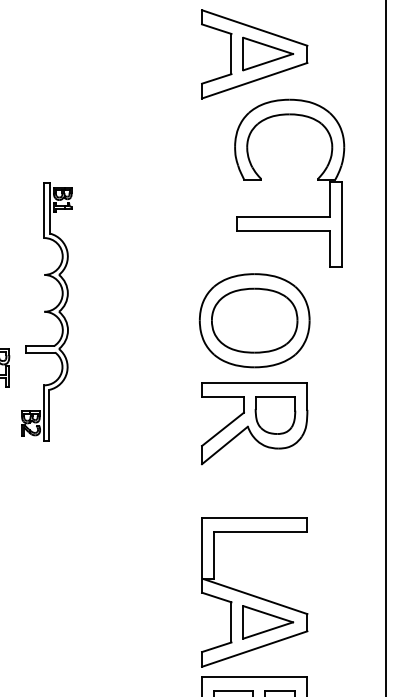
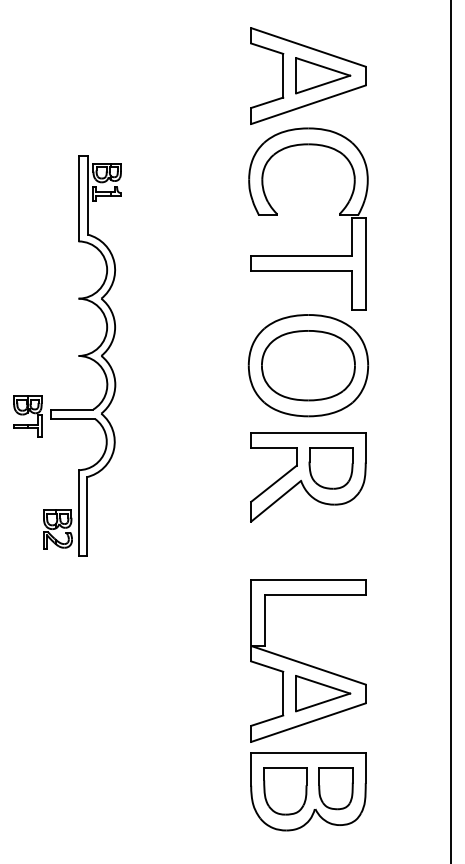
part: (261, 179) -> (277, 215), moved
part: (46, 311) -> (82, 355), size x1.43

